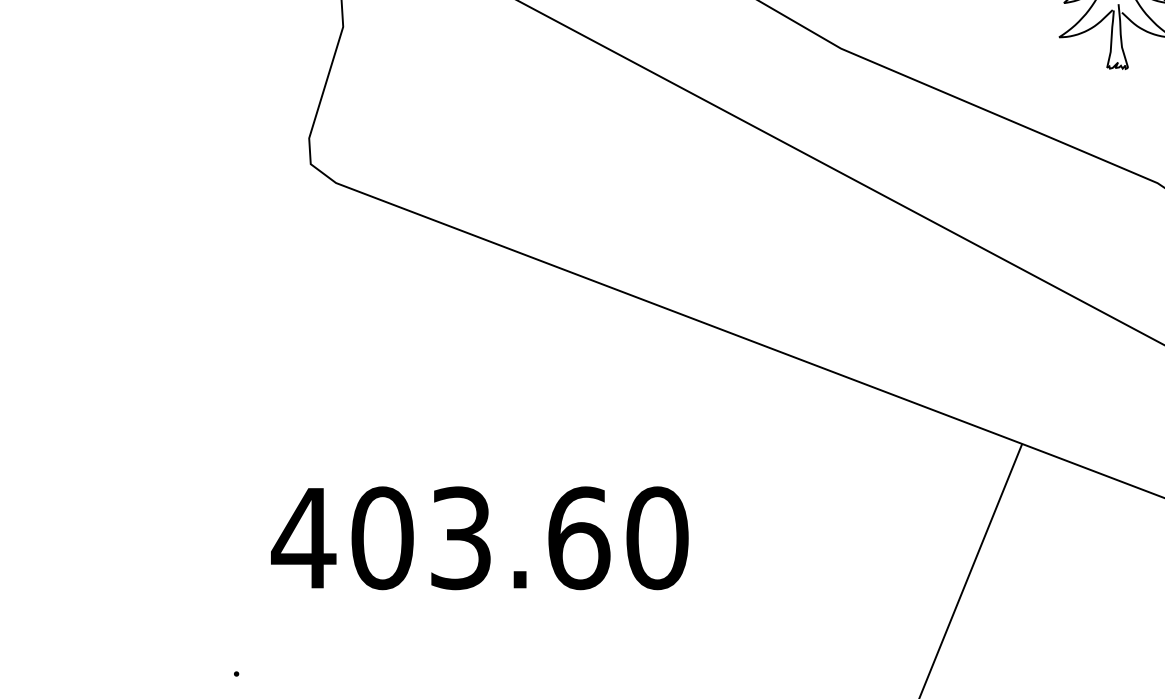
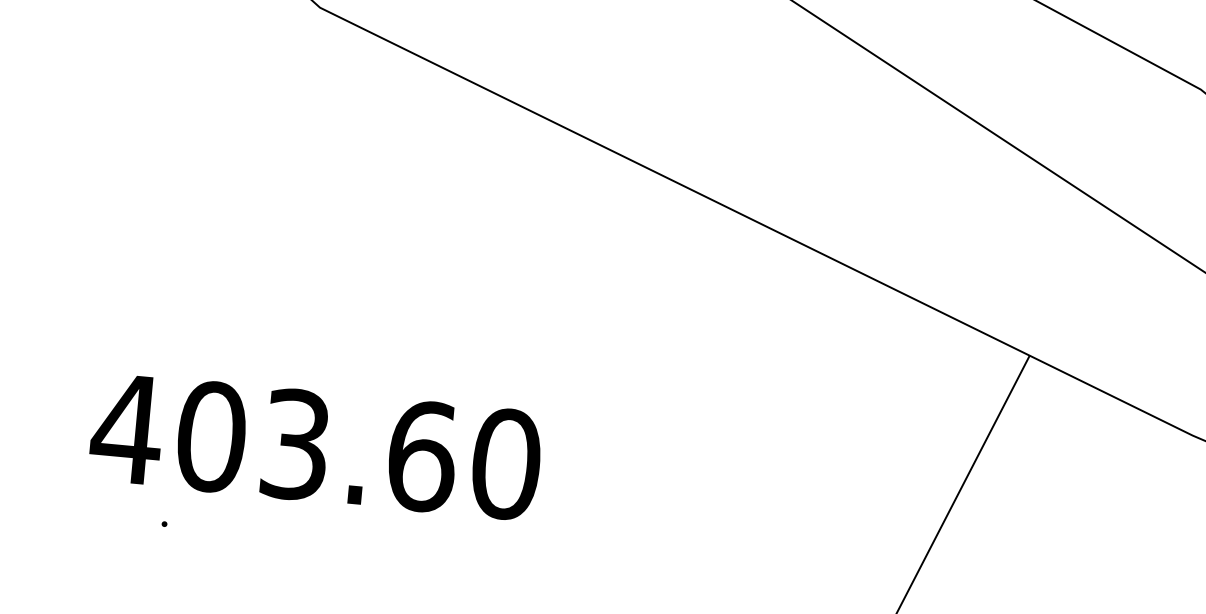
text: (479, 538) -> (315, 446), moved

